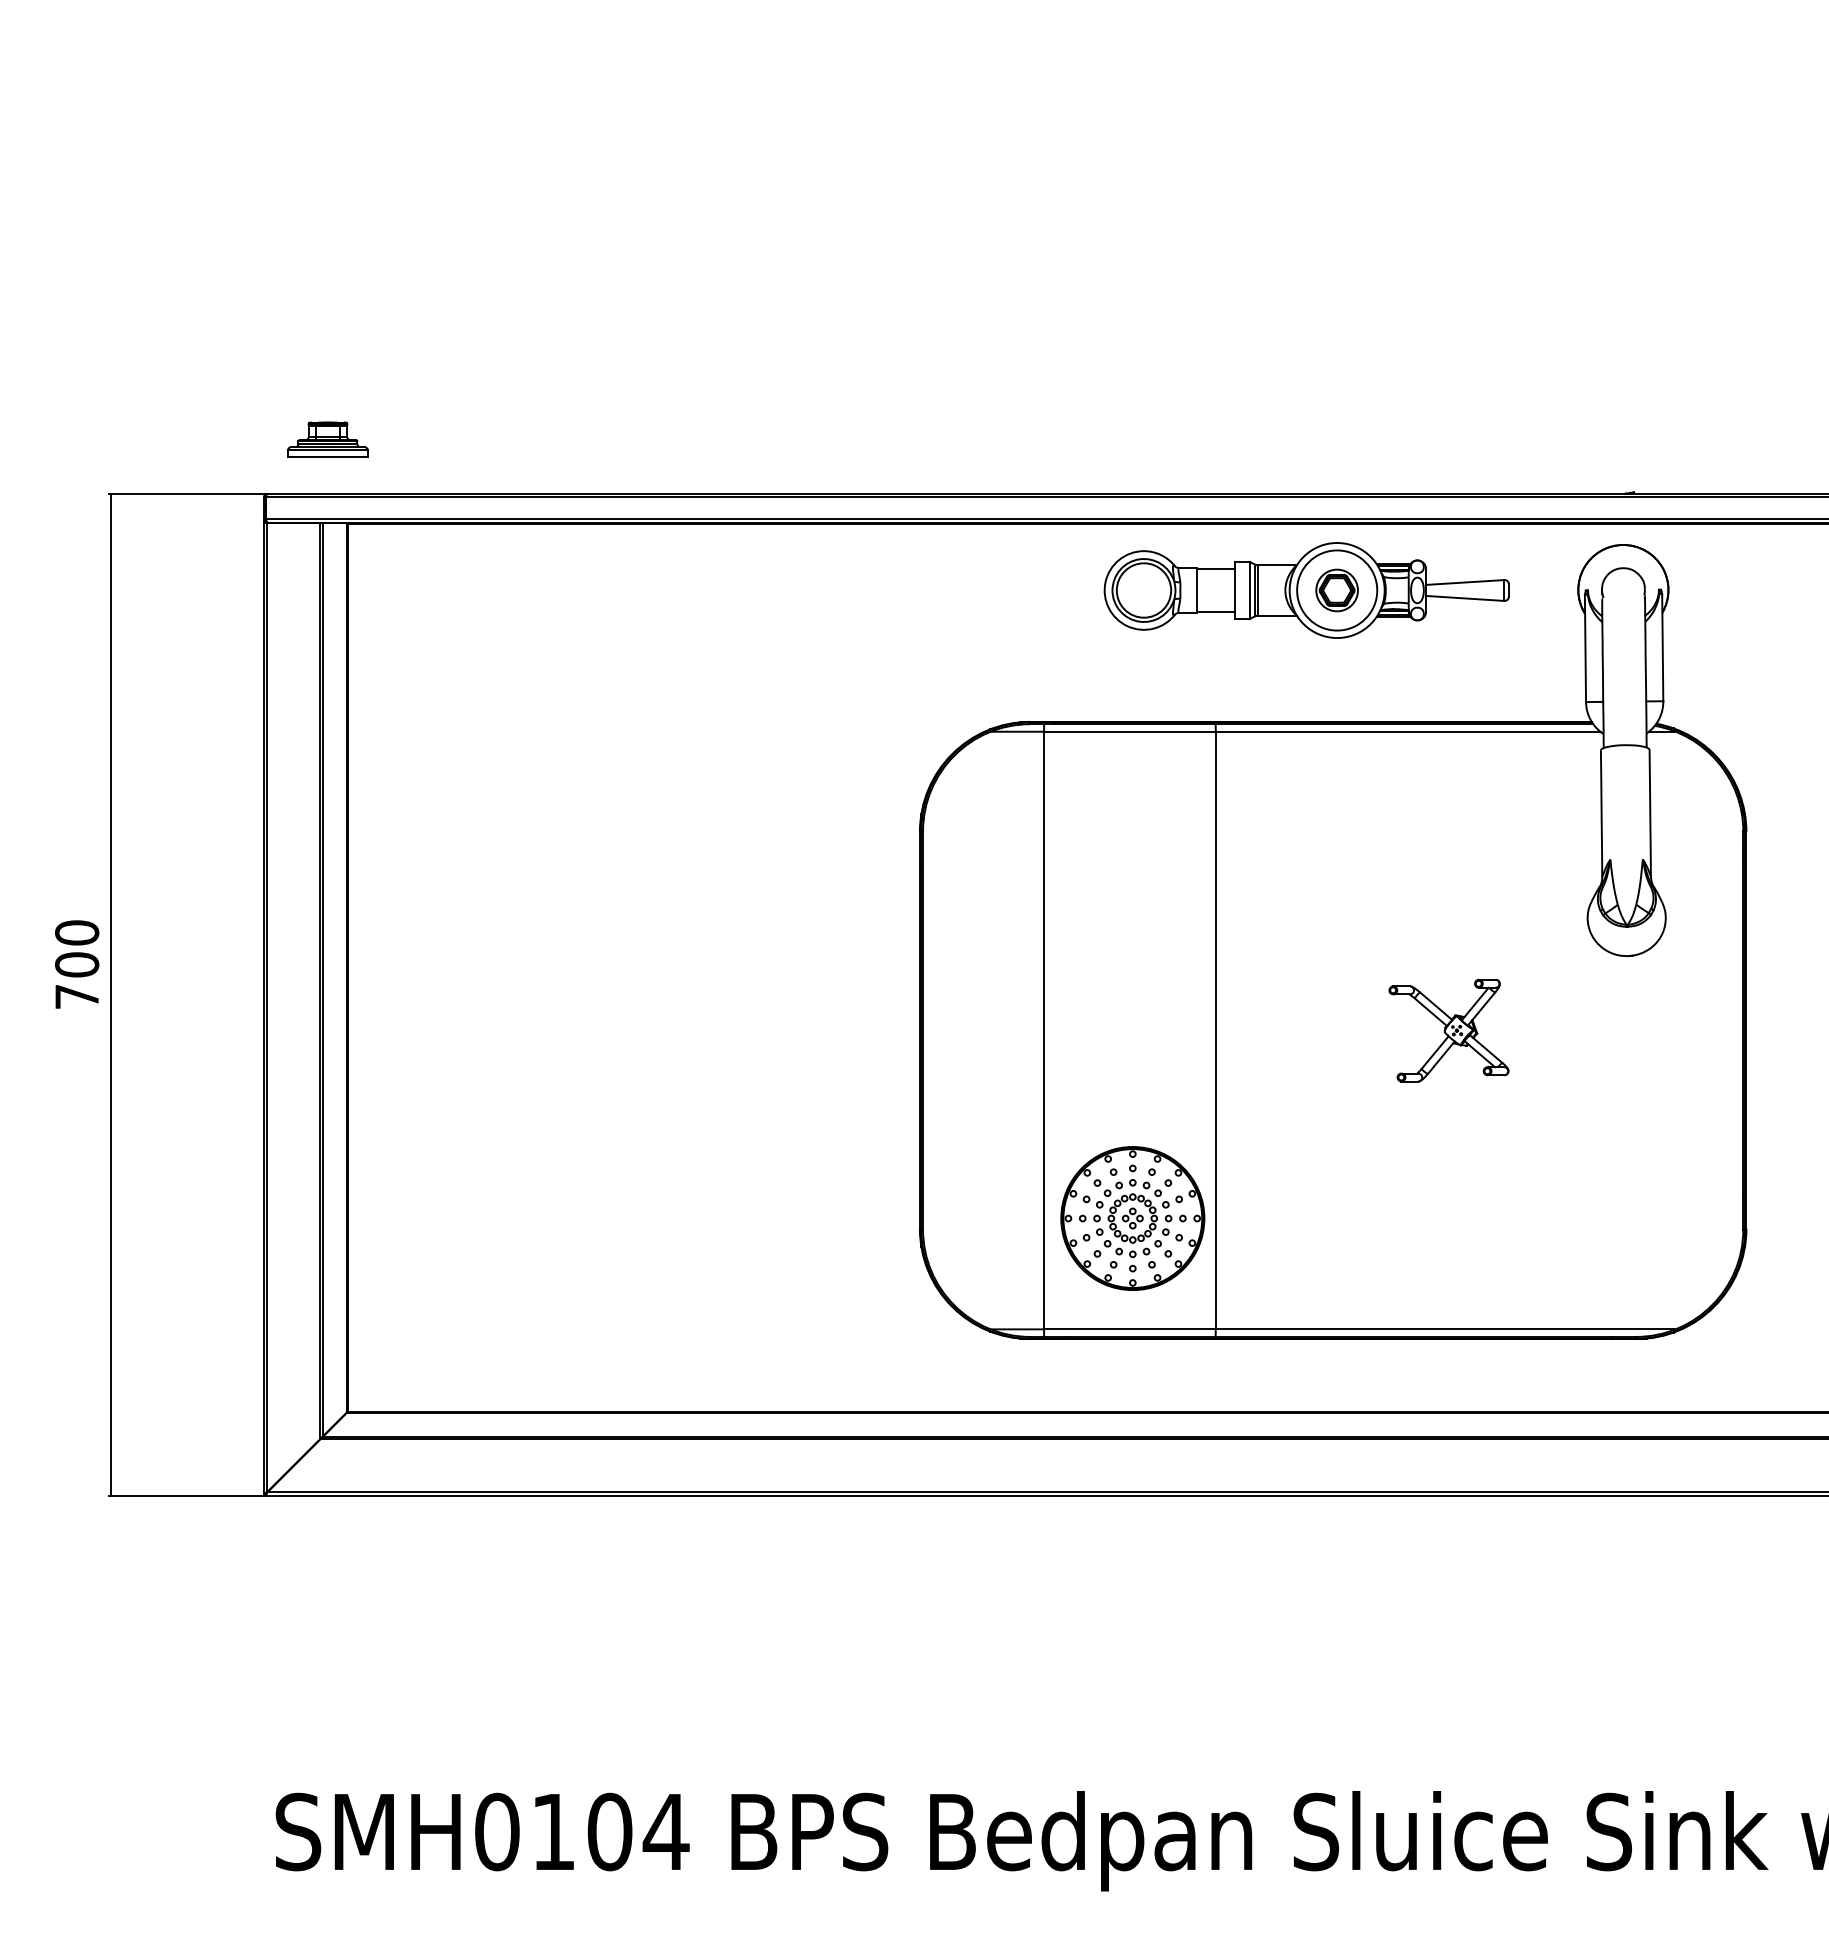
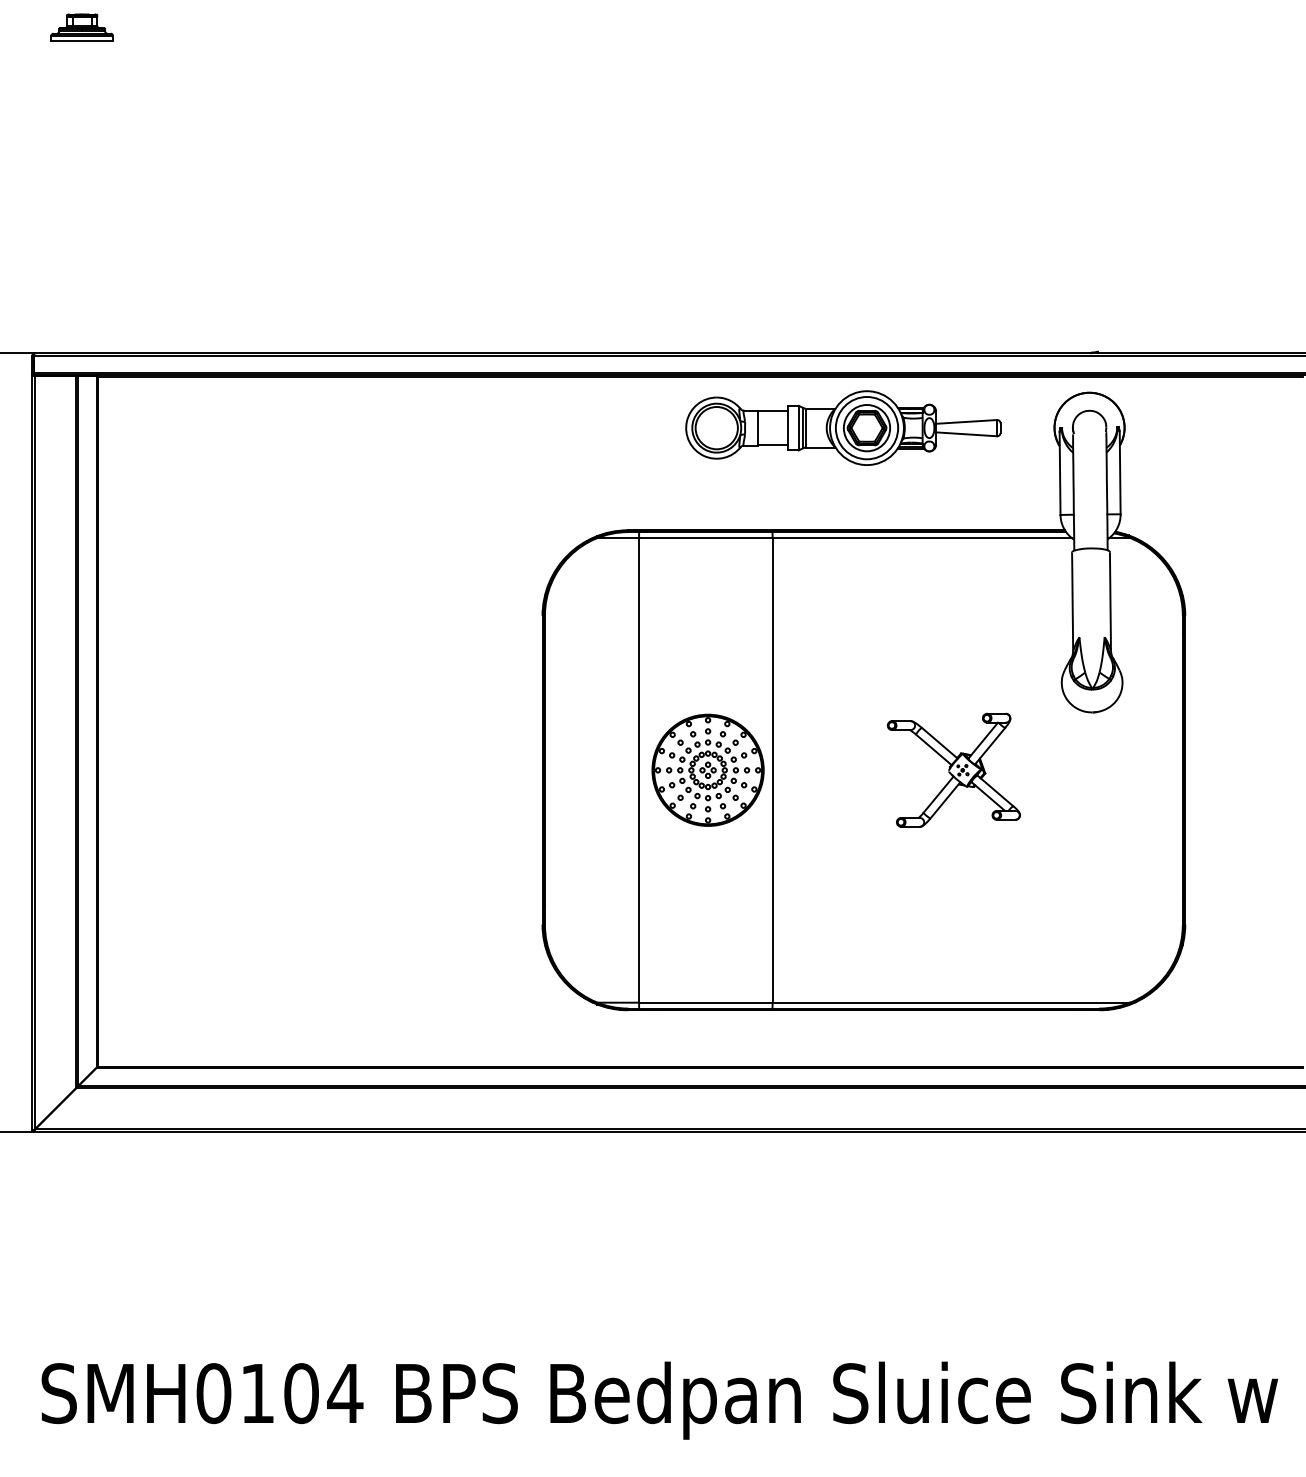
part: (327, 439) -> (81, 27), moved
part: (1336, 590) -> (866, 428), size x1.43
part: (1448, 1030) -> (953, 770), size x1.43
part: (1132, 1218) -> (707, 770), moved

